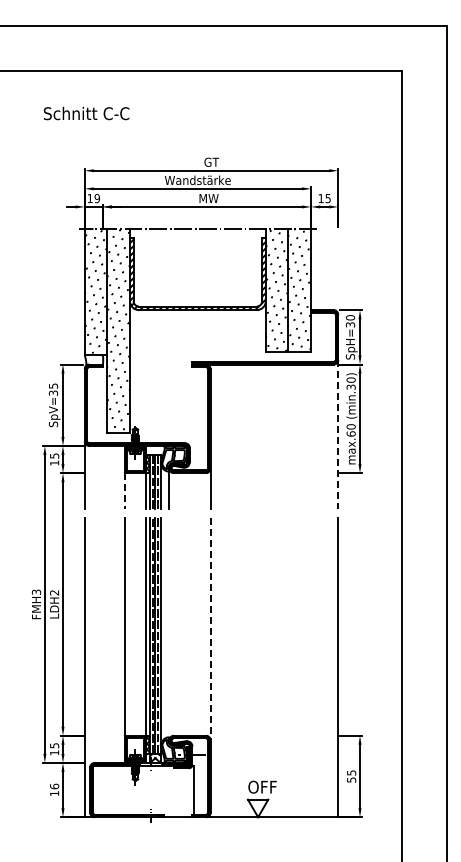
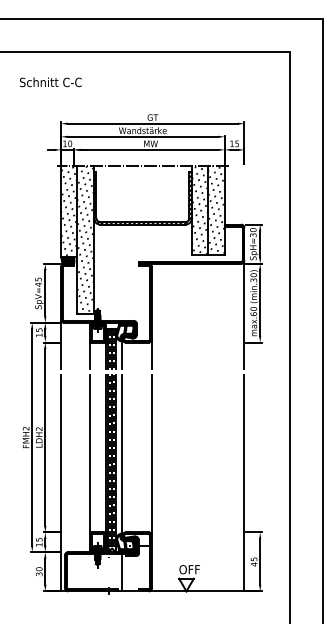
text: (86, 113) -> (50, 82), moved
text: (96, 198) -> (69, 143), 19 -> 10
hatch: (94, 360) -> (68, 261), added
text: (53, 393) -> (38, 284), SpV=35 -> SpV=45
line: (338, 434) -> (244, 314), dashed -> solid
line: (124, 491) -> (89, 355), dashed -> solid
text: (36, 591) -> (26, 428), FMH3 -> FMH2
line: (168, 629) -> (121, 455), added
line: (210, 629) -> (152, 455), dashed -> solid
text: (351, 779) -> (254, 564), 55 -> 45
text: (54, 789) -> (39, 571), 16 -> 30
line: (193, 791) -> (121, 572), moved

